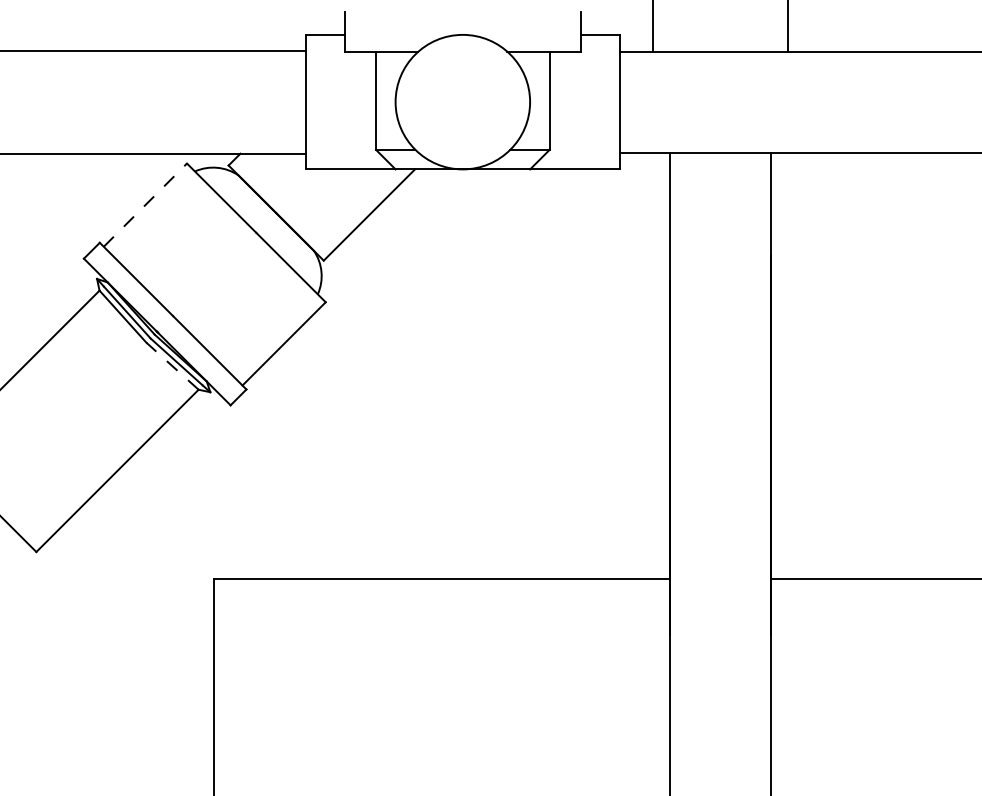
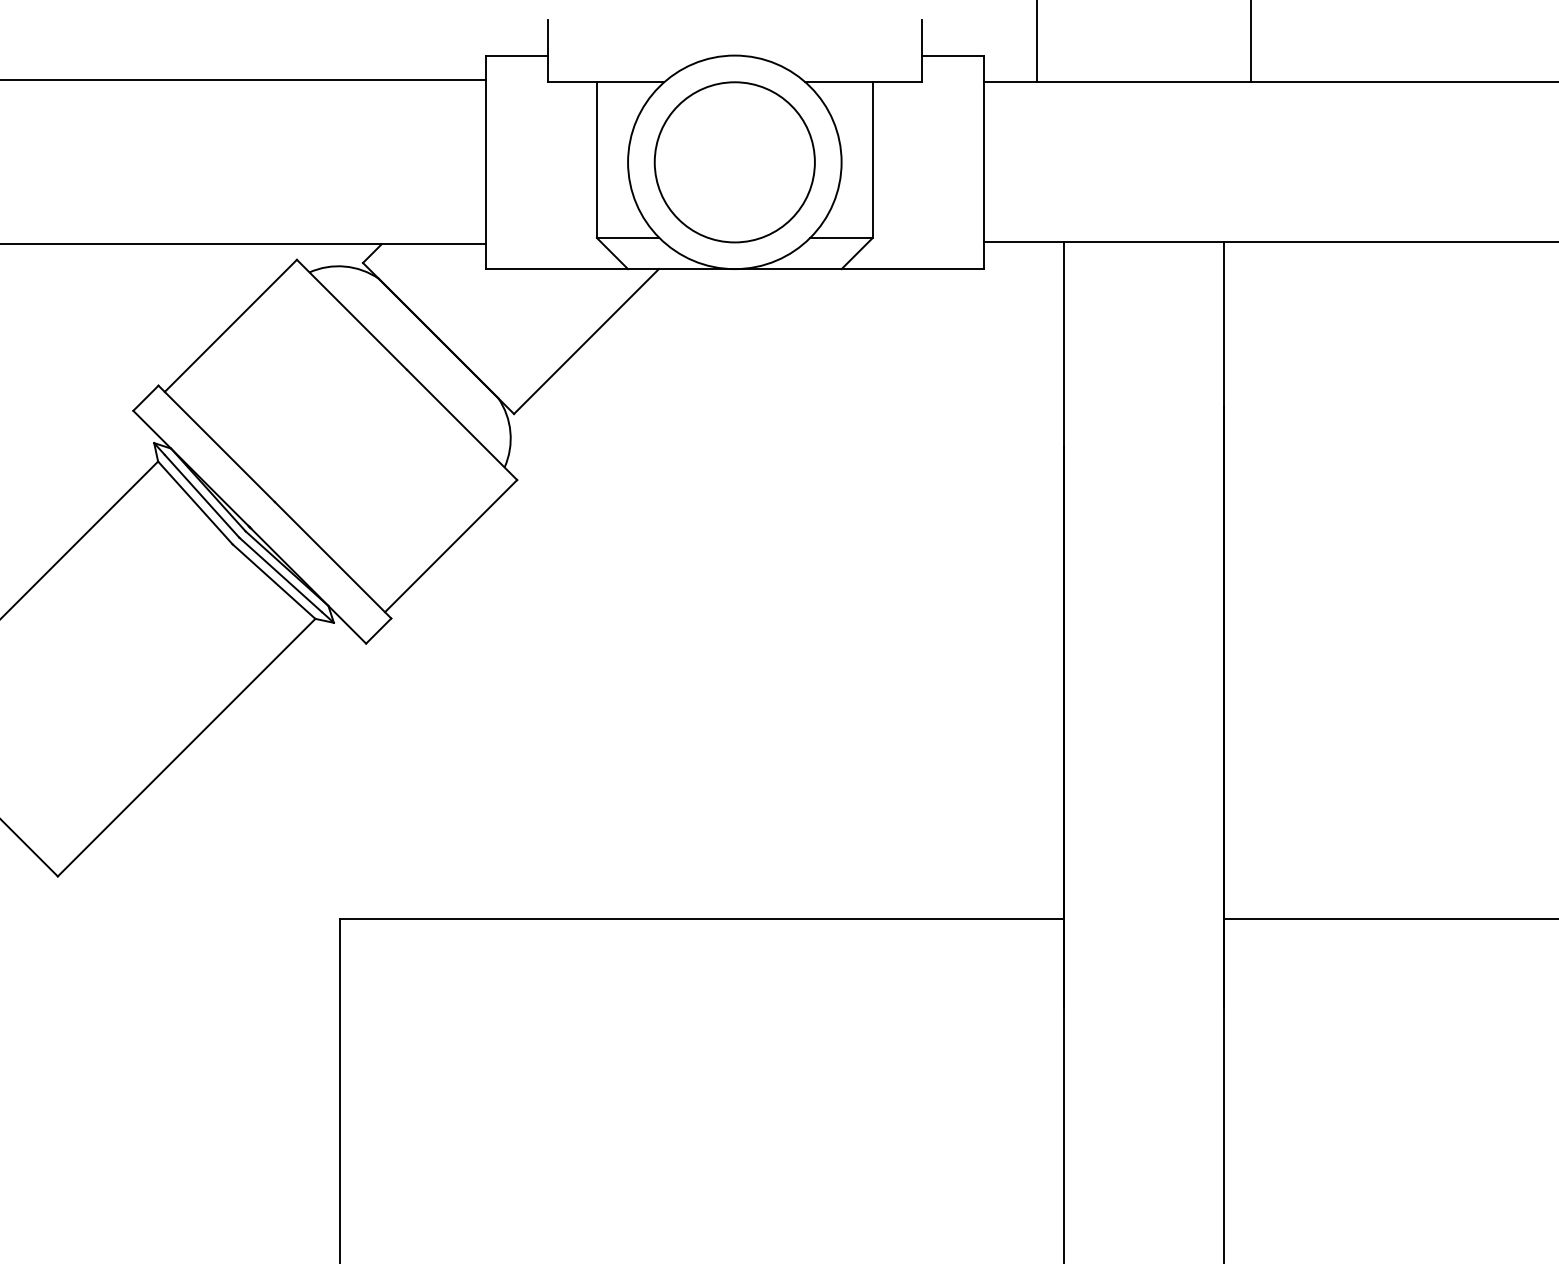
circle: (462, 101) -> (734, 161), added
line: (145, 205) -> (231, 326), dashed -> solid
line: (172, 365) -> (273, 580), dashed -> solid

